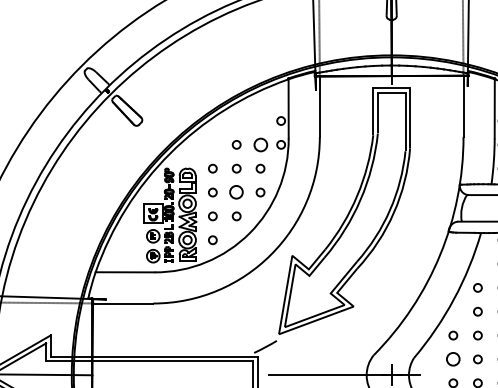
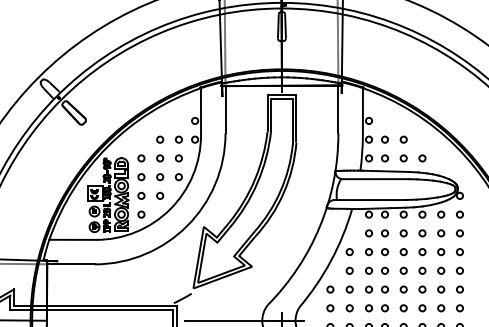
circle: (260, 144) -> (178, 139), size x0.62
circle: (237, 192) -> (160, 177), size x0.62
circle: (453, 359) -> (330, 308), size x0.62

